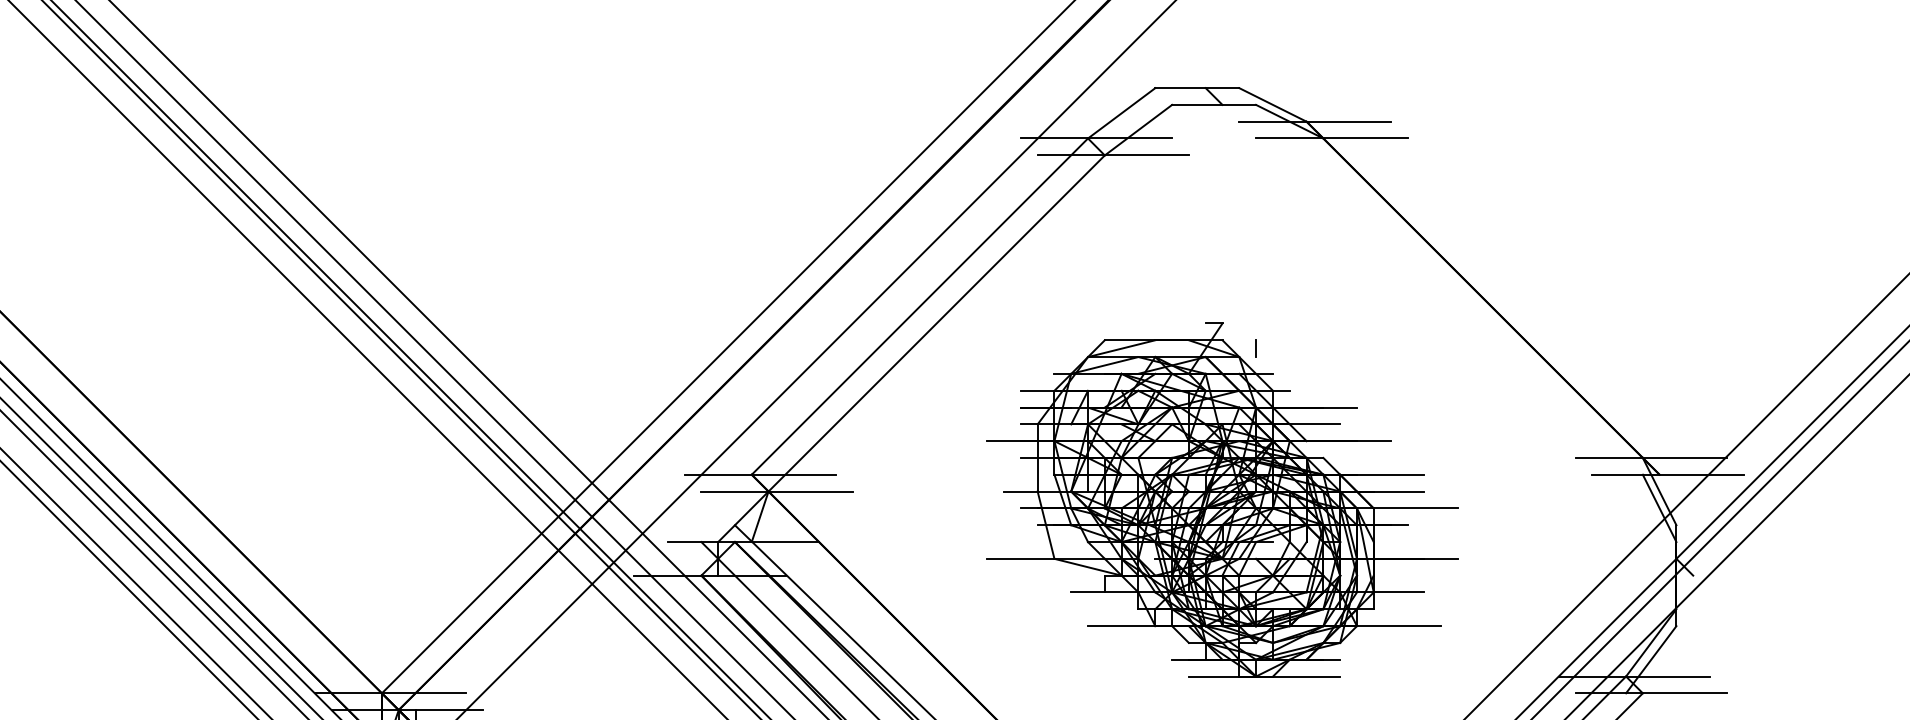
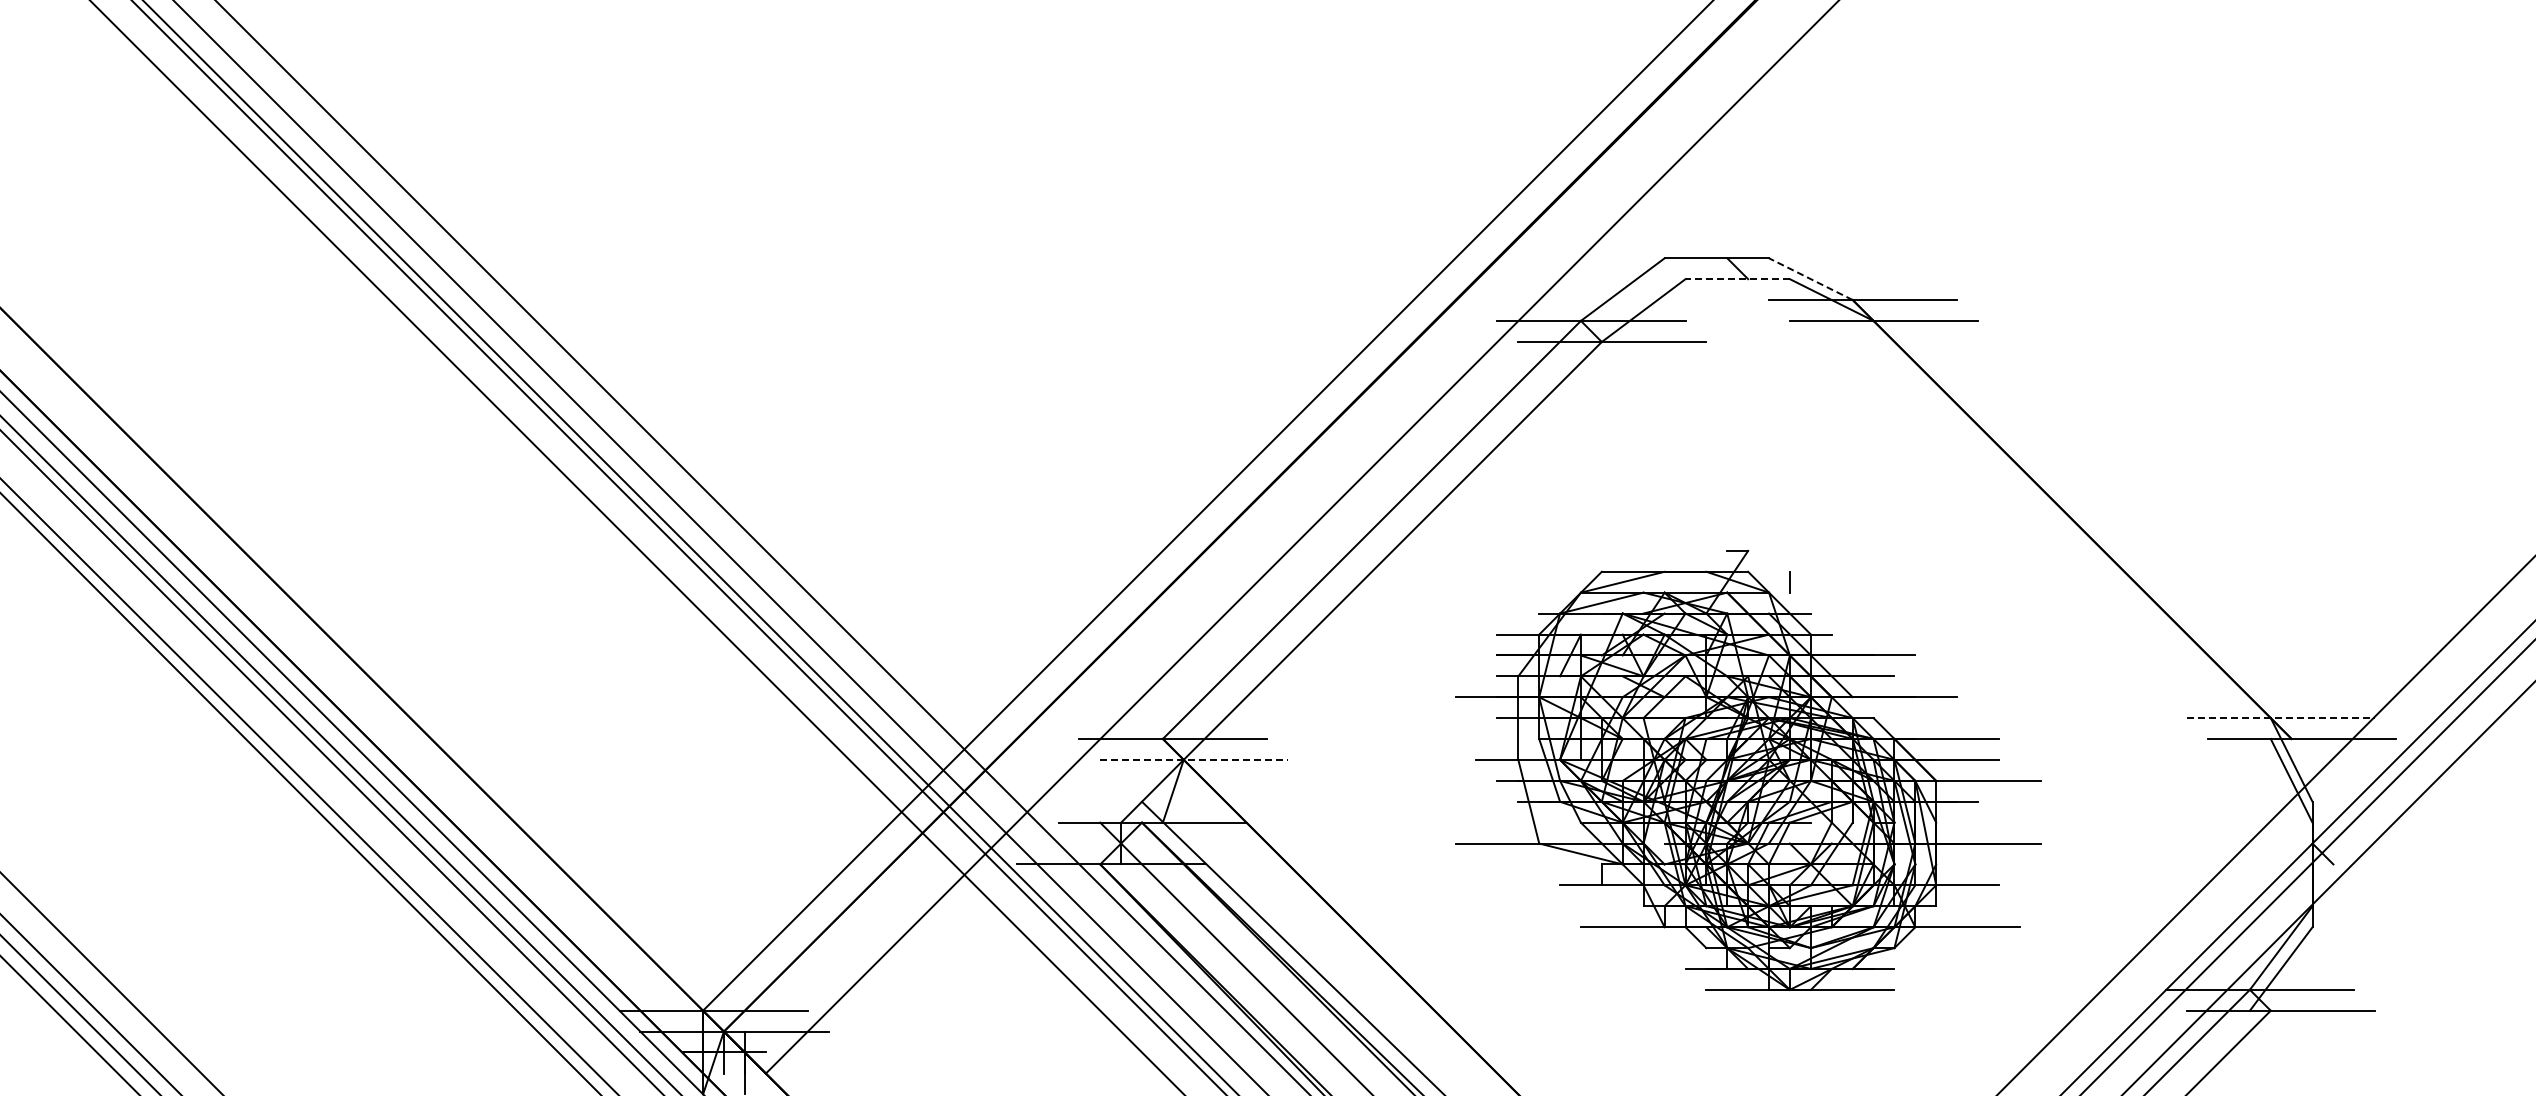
line: (1213, 105) -> (1737, 279), solid -> dashed
line: (1272, 105) -> (1810, 279), solid -> dashed
line: (1651, 458) -> (2281, 718), solid -> dashed
line: (777, 491) -> (1194, 759), solid -> dashed

